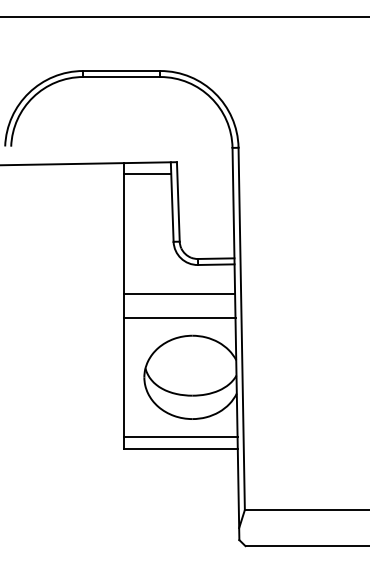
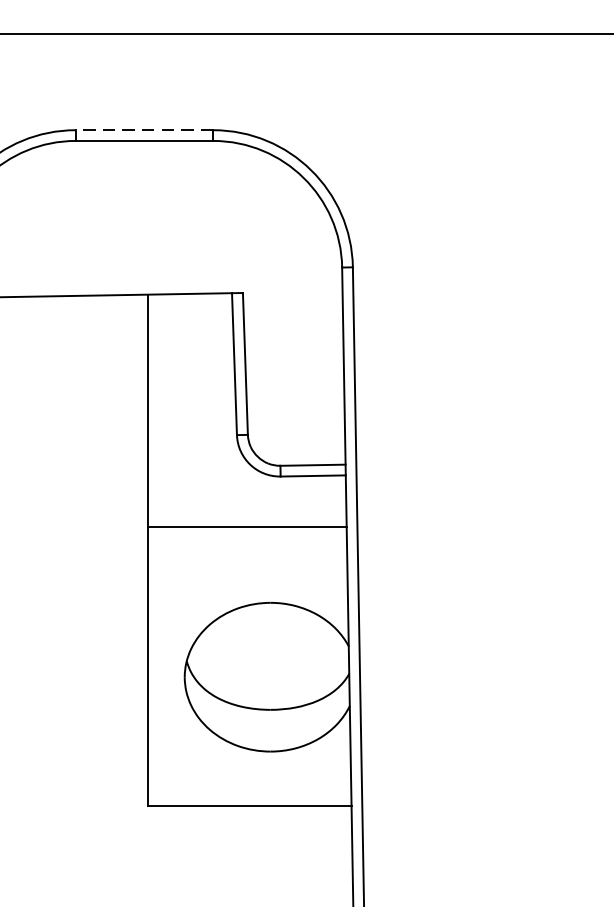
line: (121, 71) -> (143, 131), solid -> dashed
line: (147, 173) -> (190, 313), removed
line: (179, 317) -> (247, 570), removed
line: (180, 437) -> (249, 784), removed

